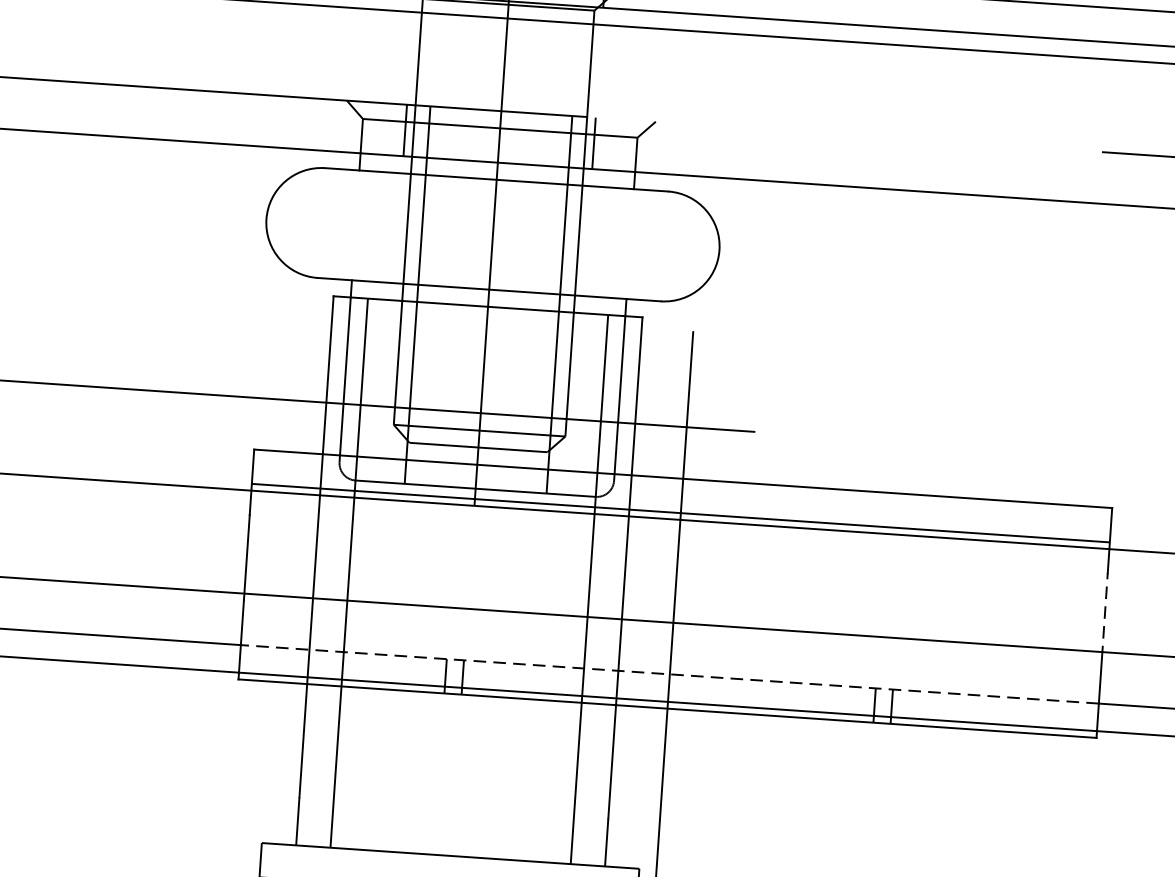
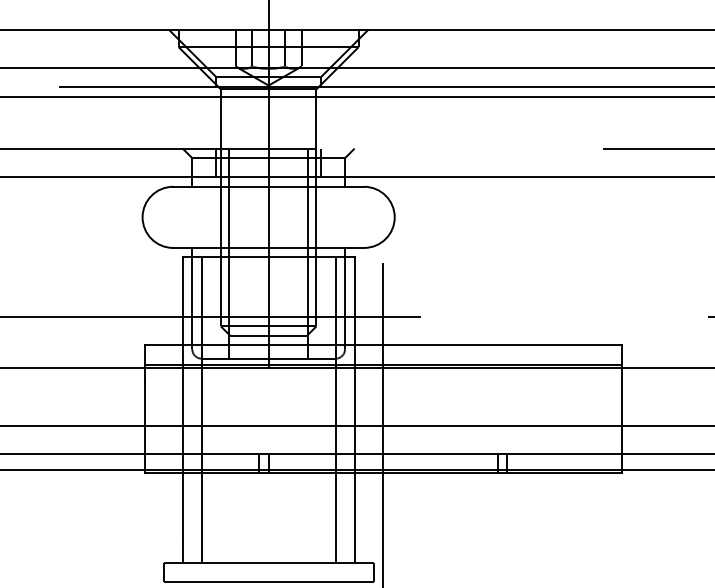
line: (1105, 616) -> (622, 405), dashed -> solid
line: (670, 674) -> (383, 454), dashed -> solid

